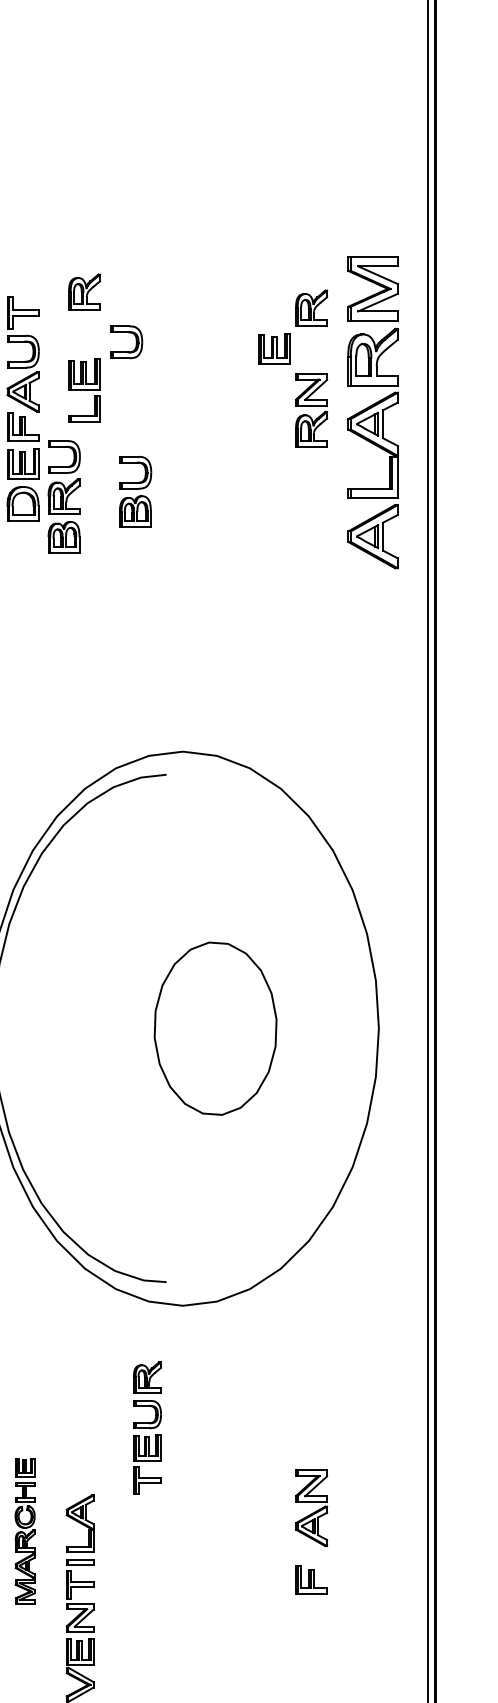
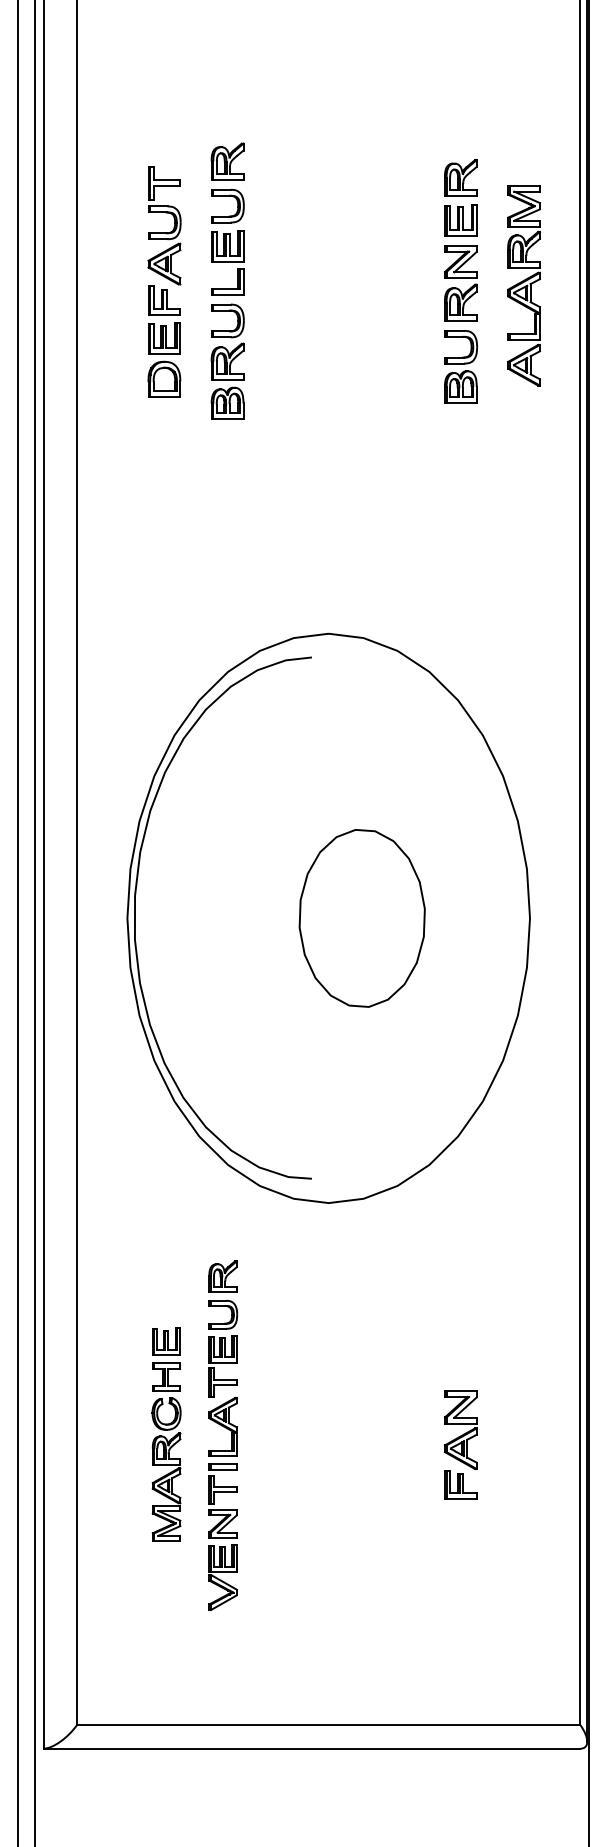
part: (126, 332) -> (227, 196), moved
part: (274, 349) -> (460, 220), moved
part: (372, 412) -> (523, 285), size x0.62
part: (135, 491) -> (460, 366), moved
part: (64, 496) -> (227, 361), moved
part: (147, 1427) -> (223, 1328), moved
part: (311, 1508) -> (460, 1430), moved
part: (25, 1531) -> (166, 1434), size x1.43

